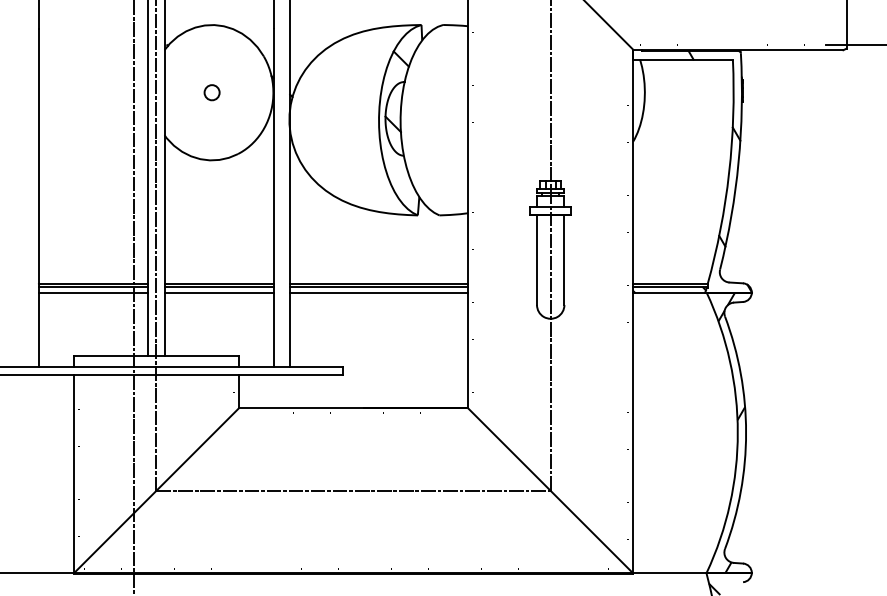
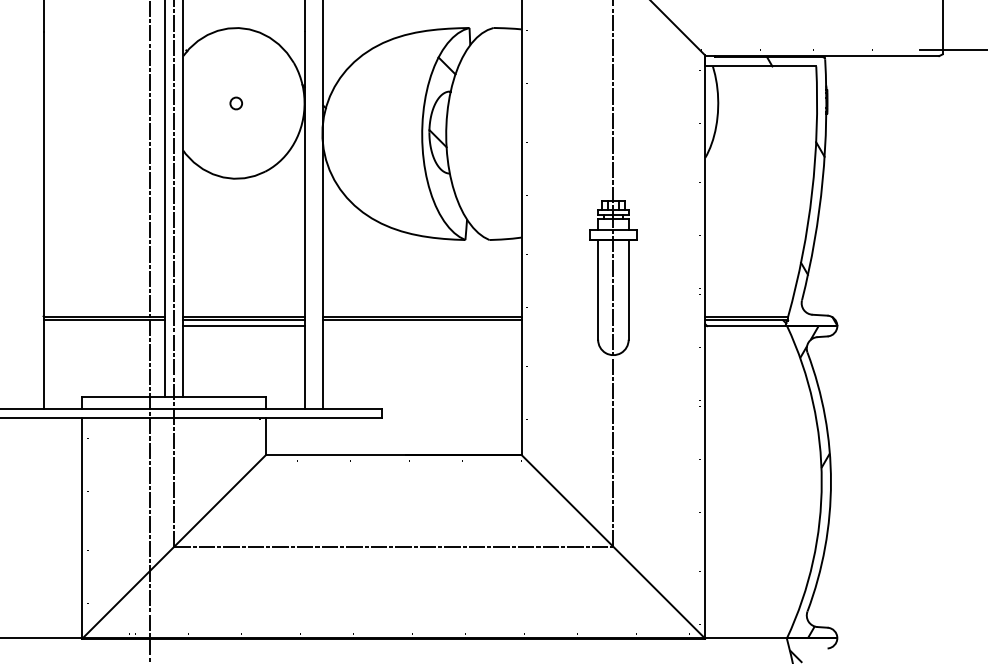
part: (211, 92) -> (235, 103), size x0.7
line: (93, 292) -> (104, 325), removed
line: (379, 292) -> (422, 325), removed

